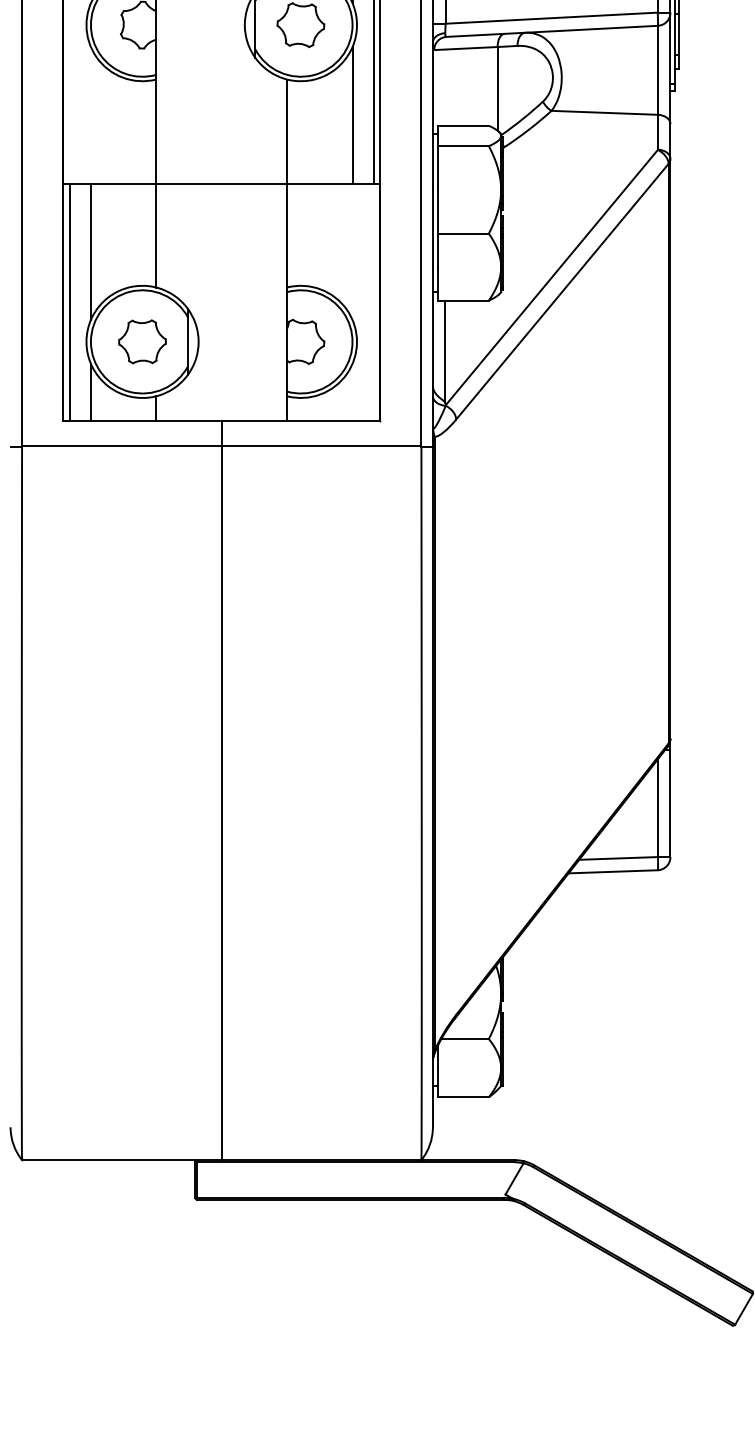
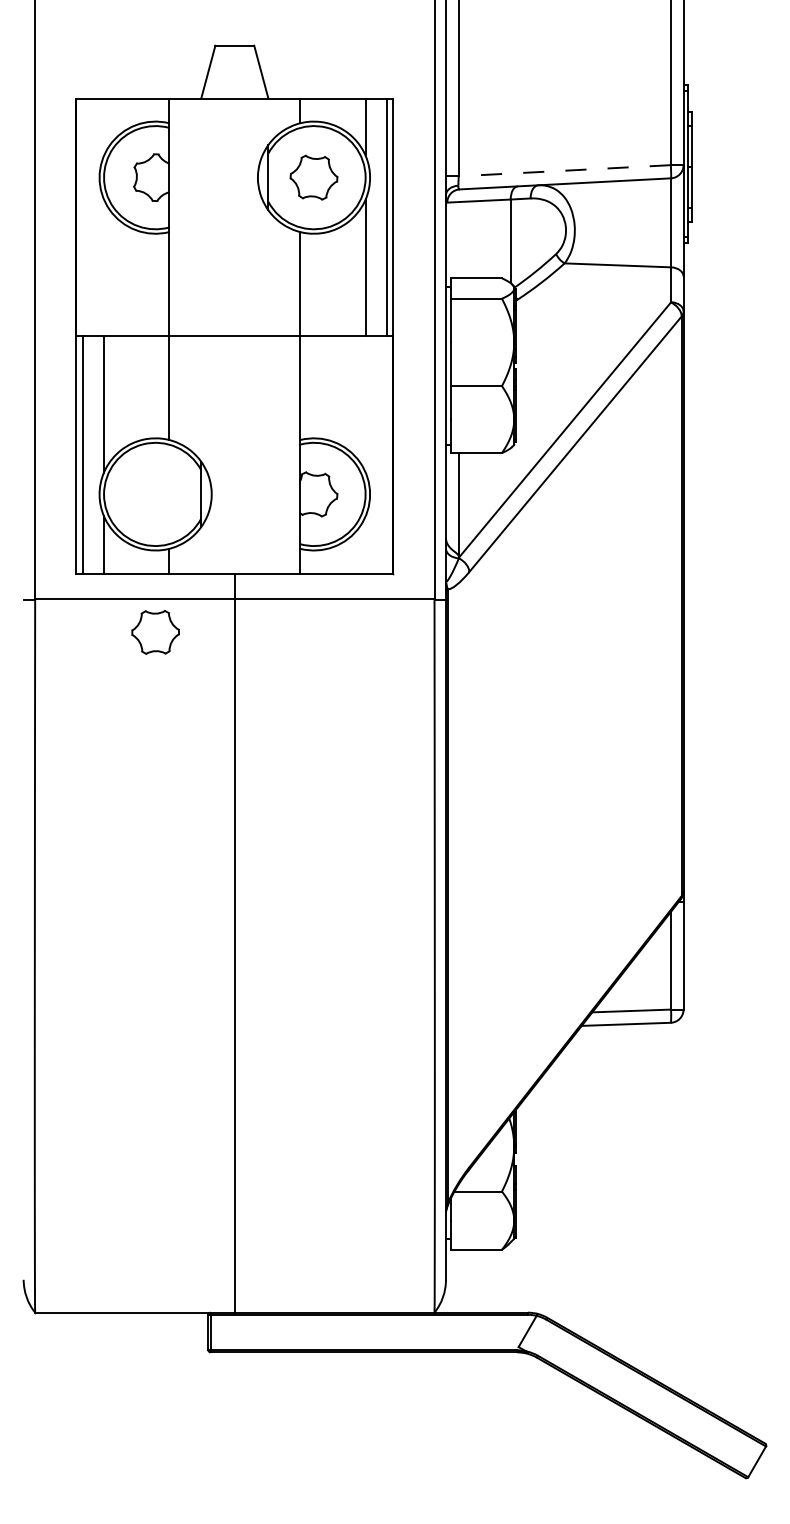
line: (551, 17) -> (564, 170), solid -> dashed
part: (142, 341) -> (155, 632), moved

